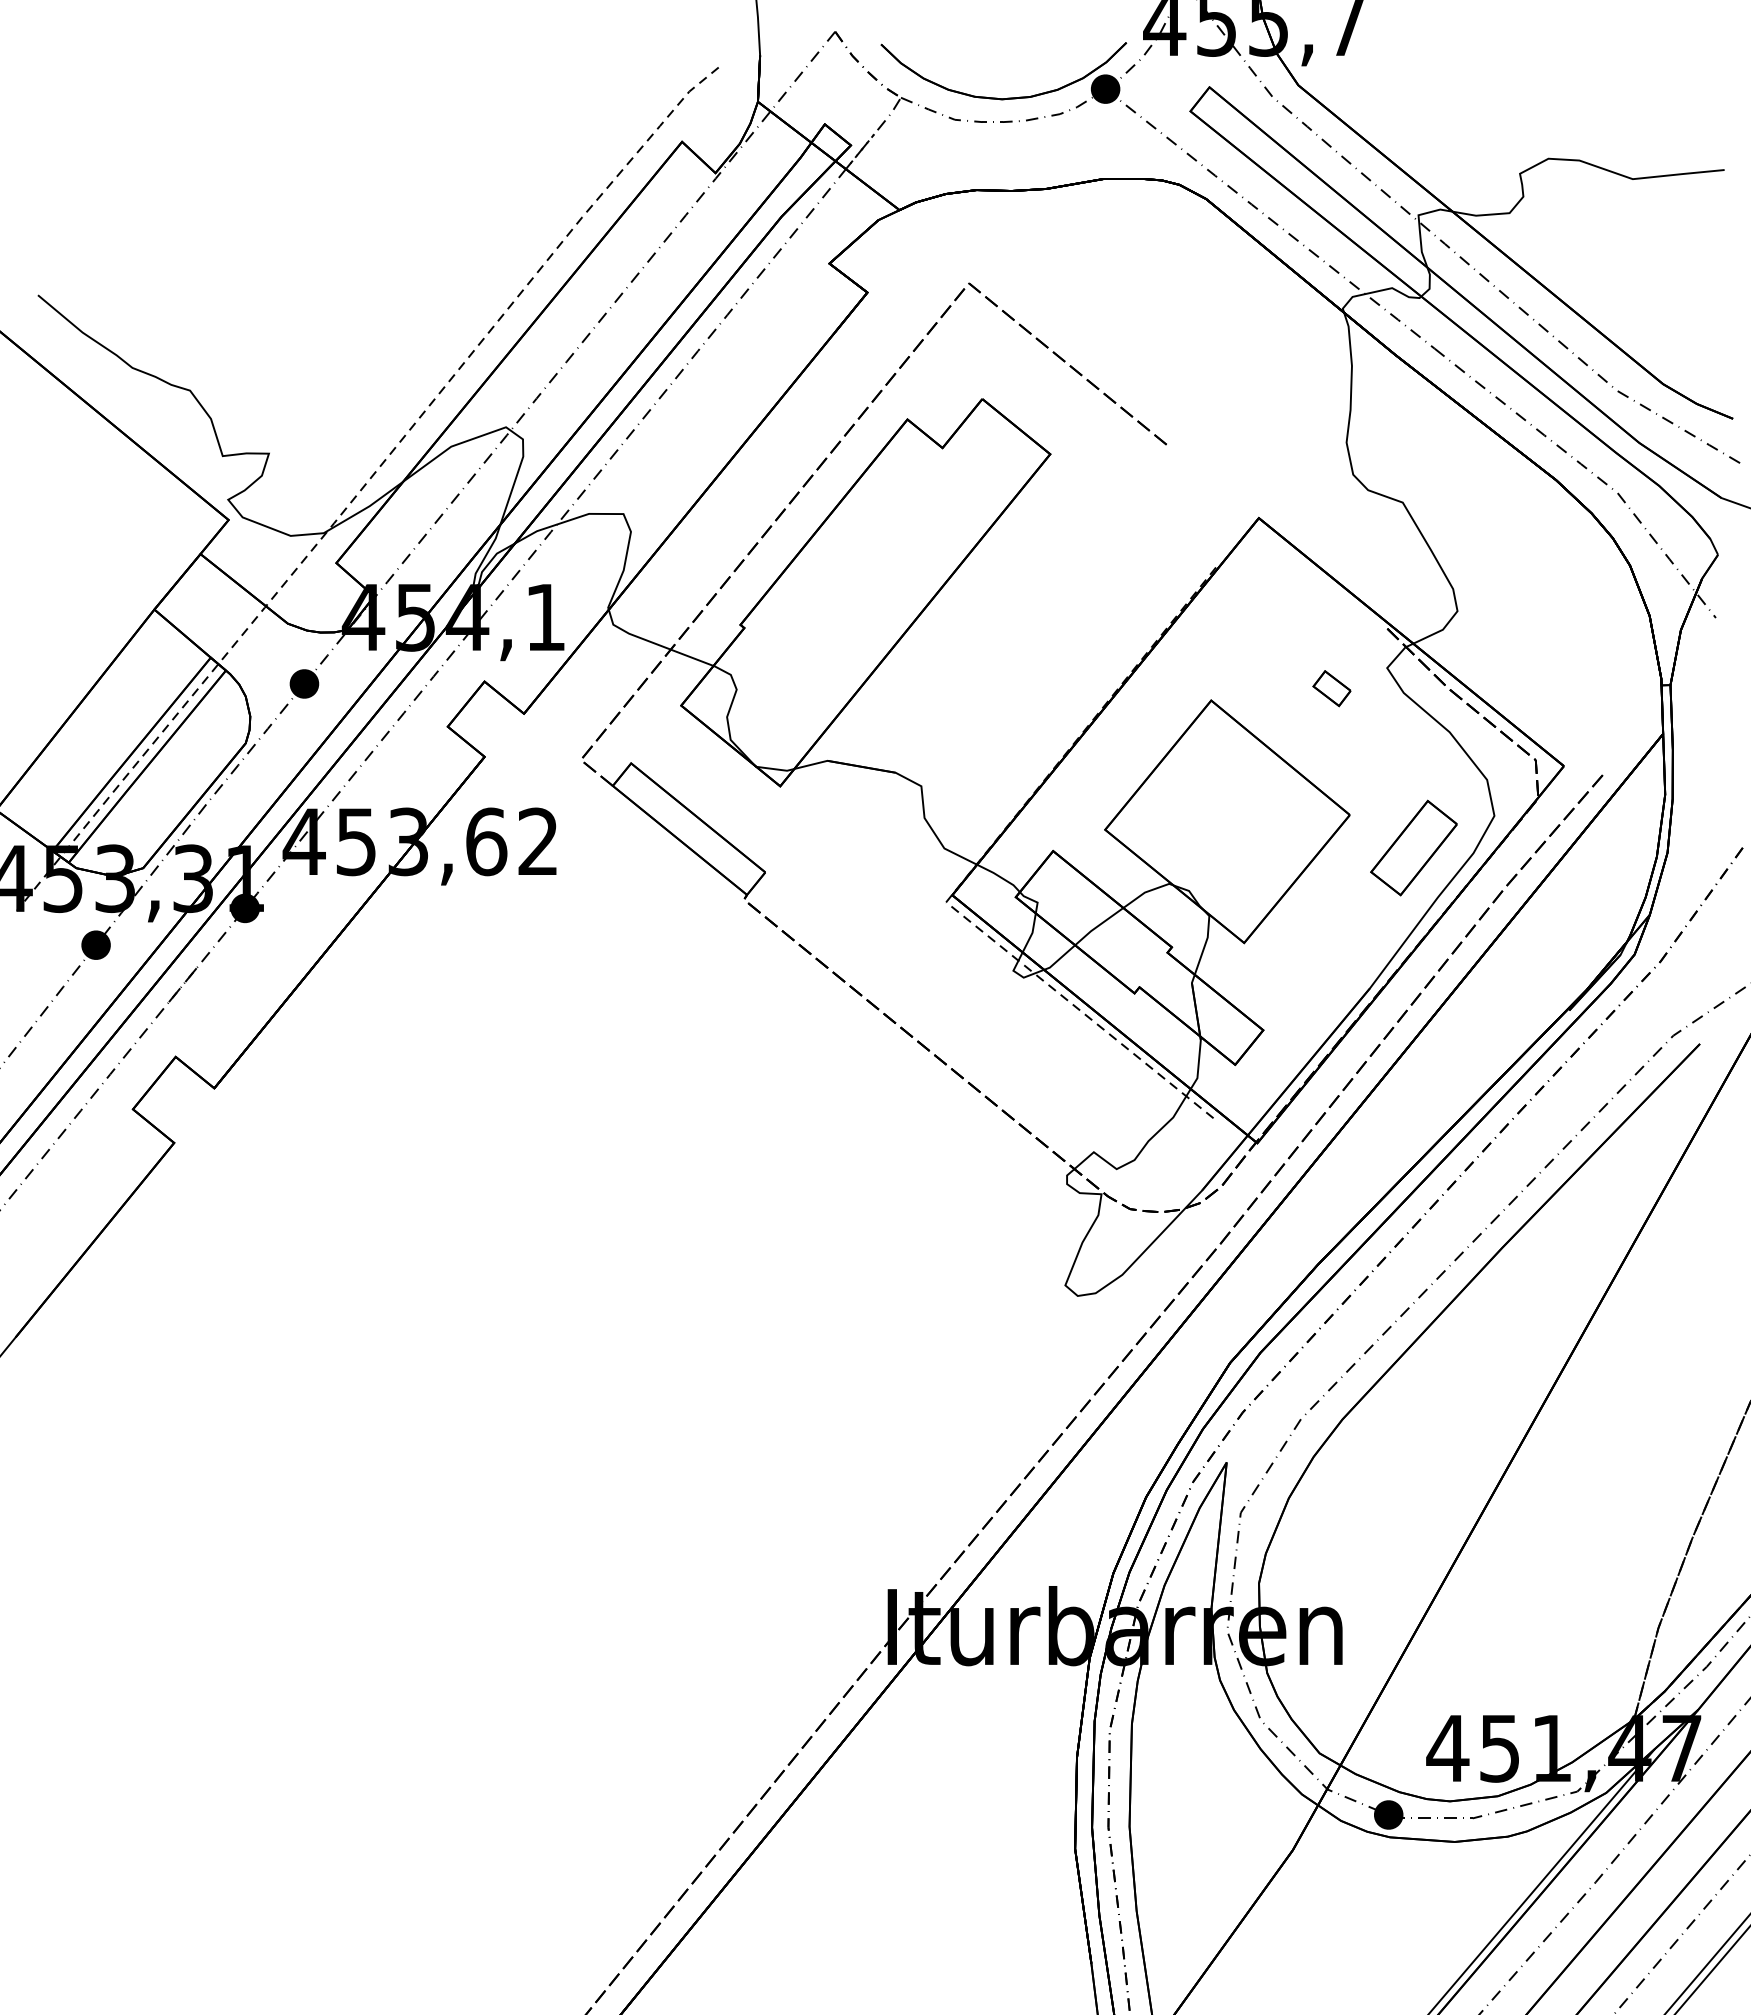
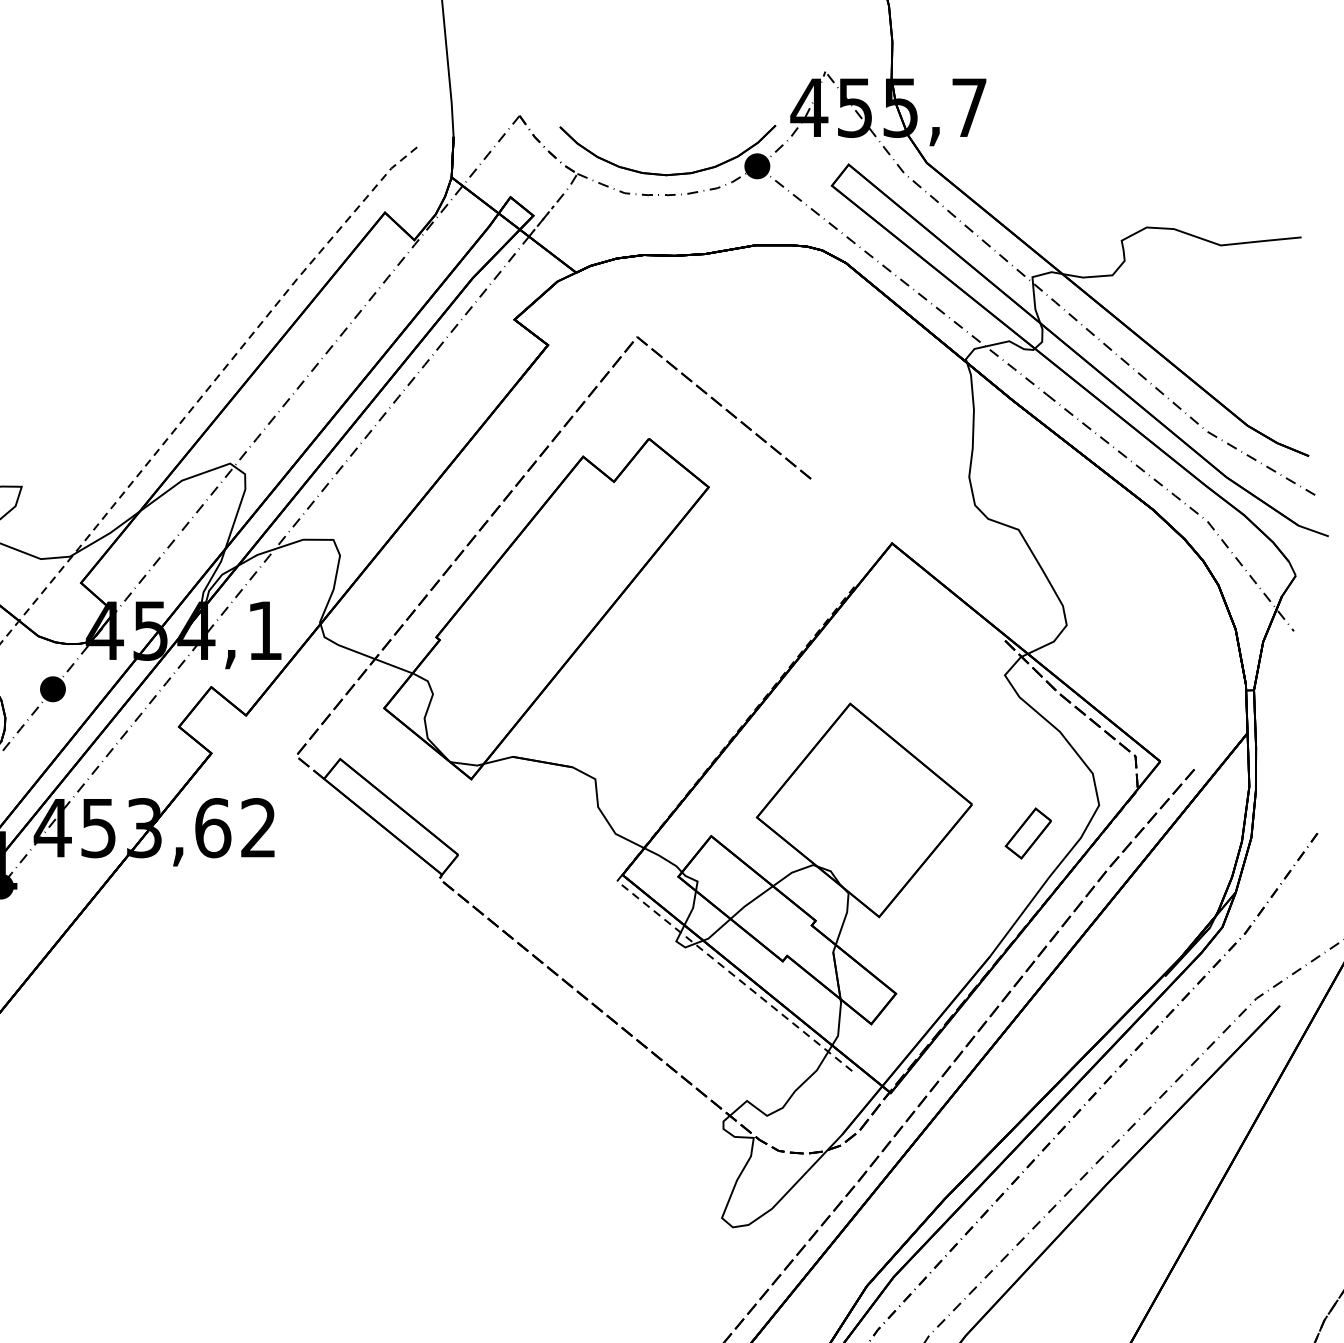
part: (1331, 688) -> (955, 693), removed
part: (1413, 847) -> (1028, 833), size x0.6

